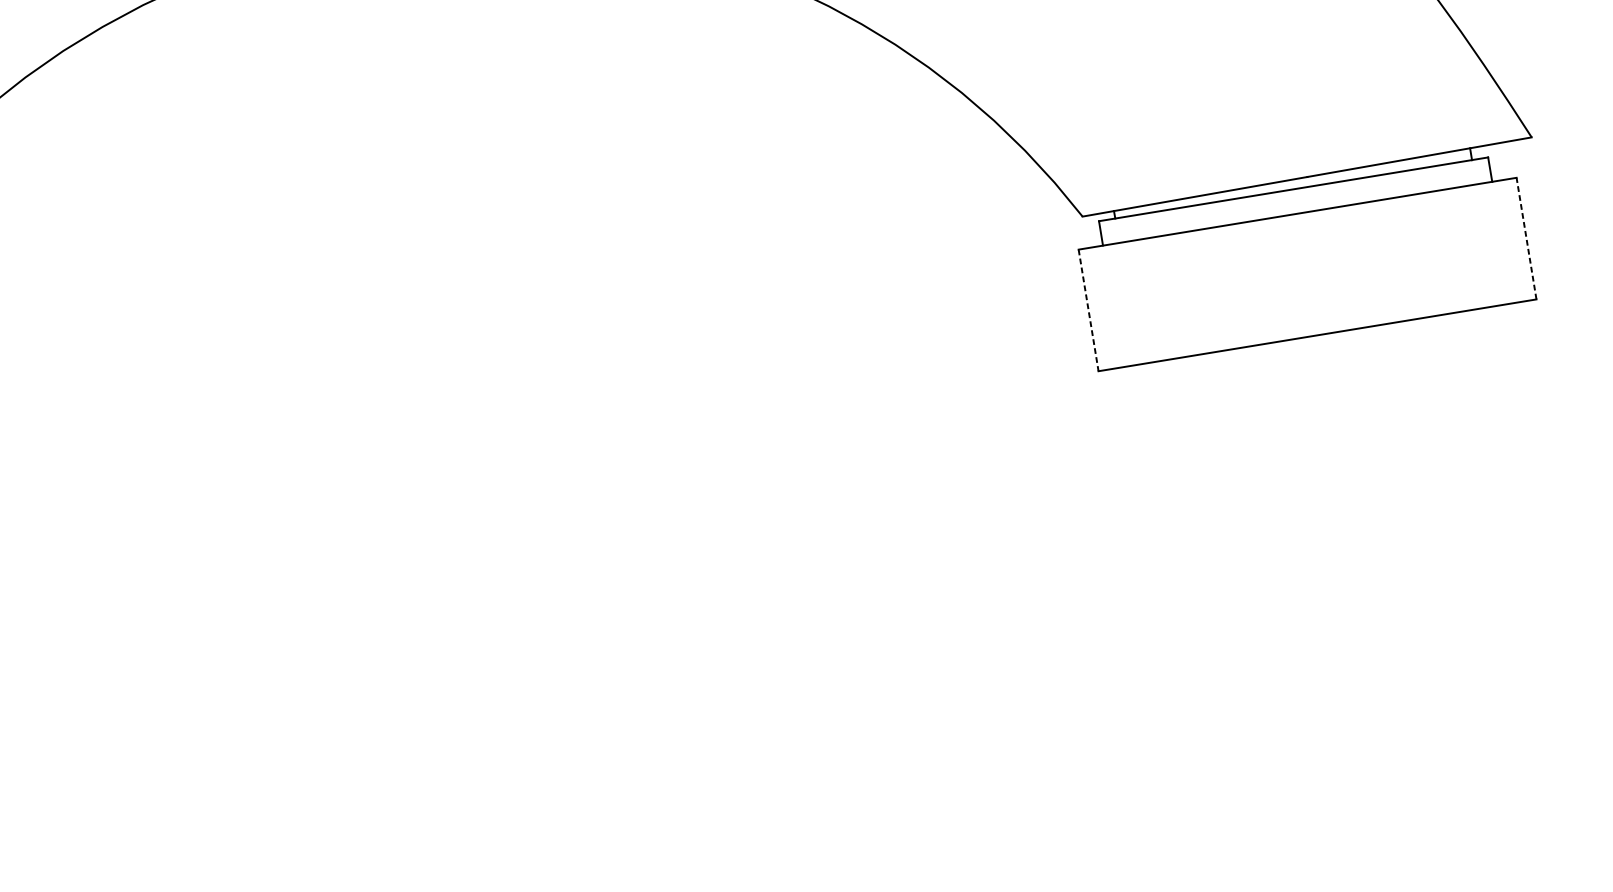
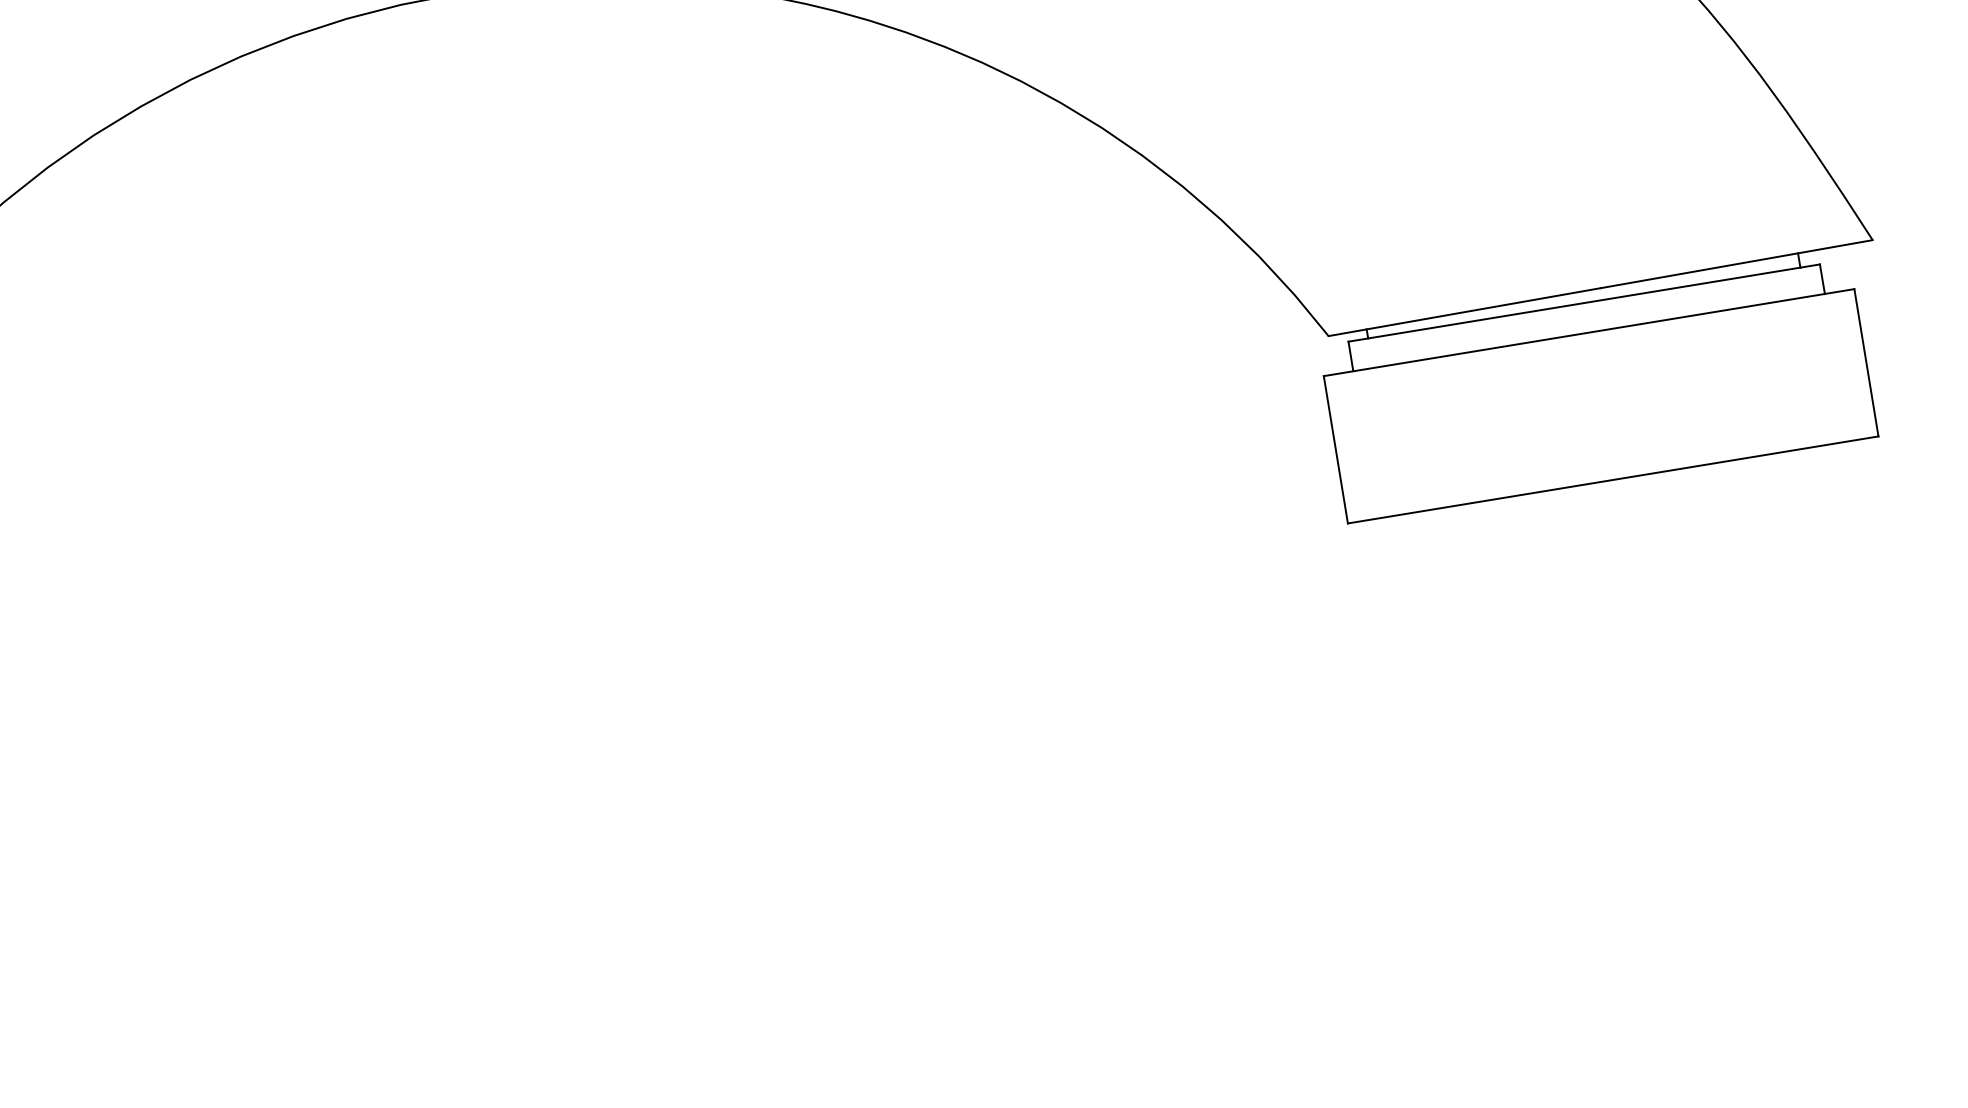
line: (1526, 238) -> (1866, 362), dashed -> solid
line: (1088, 310) -> (1335, 449), dashed -> solid

